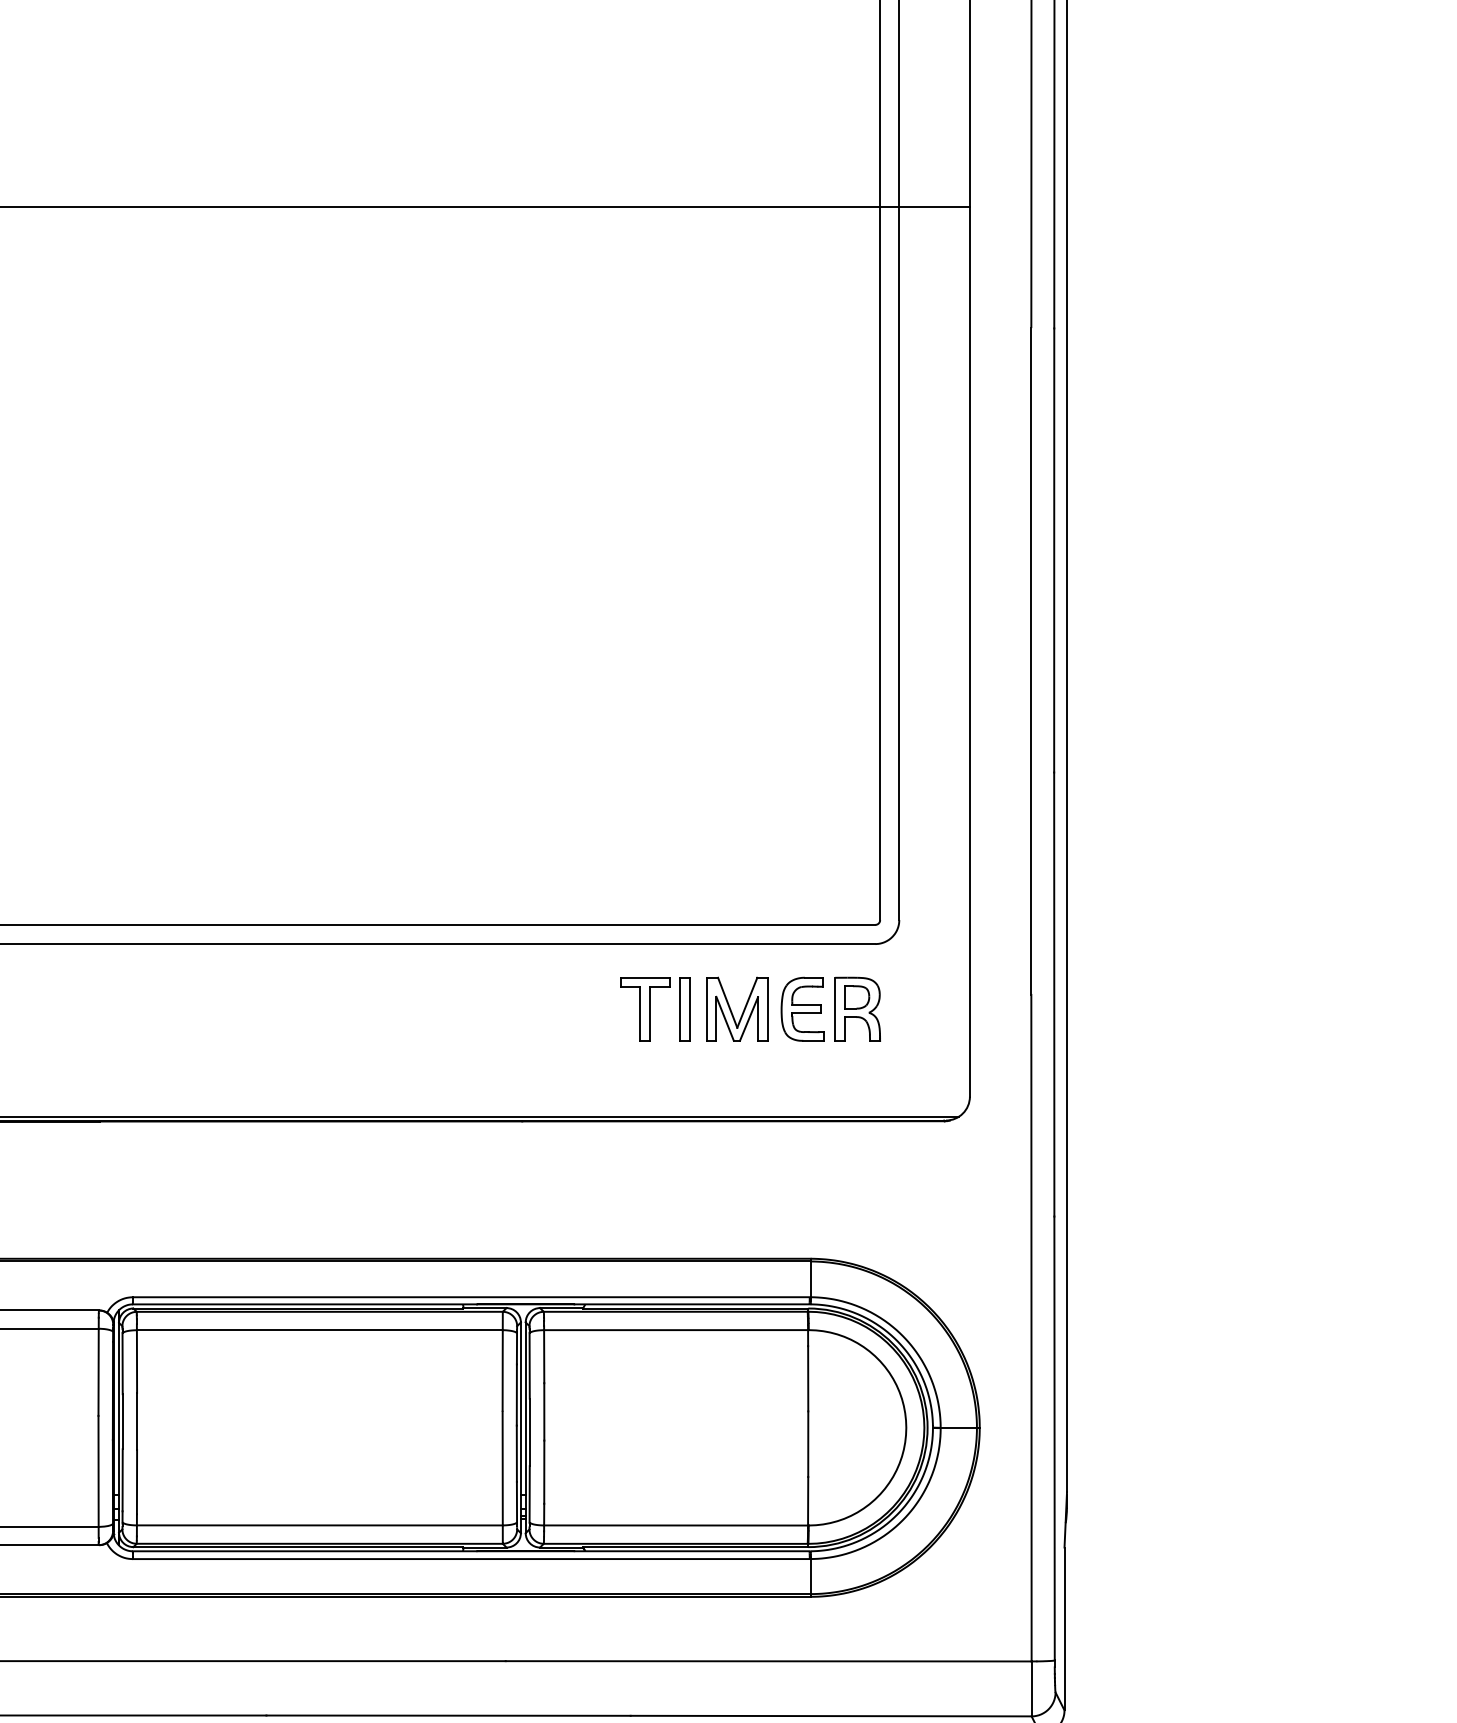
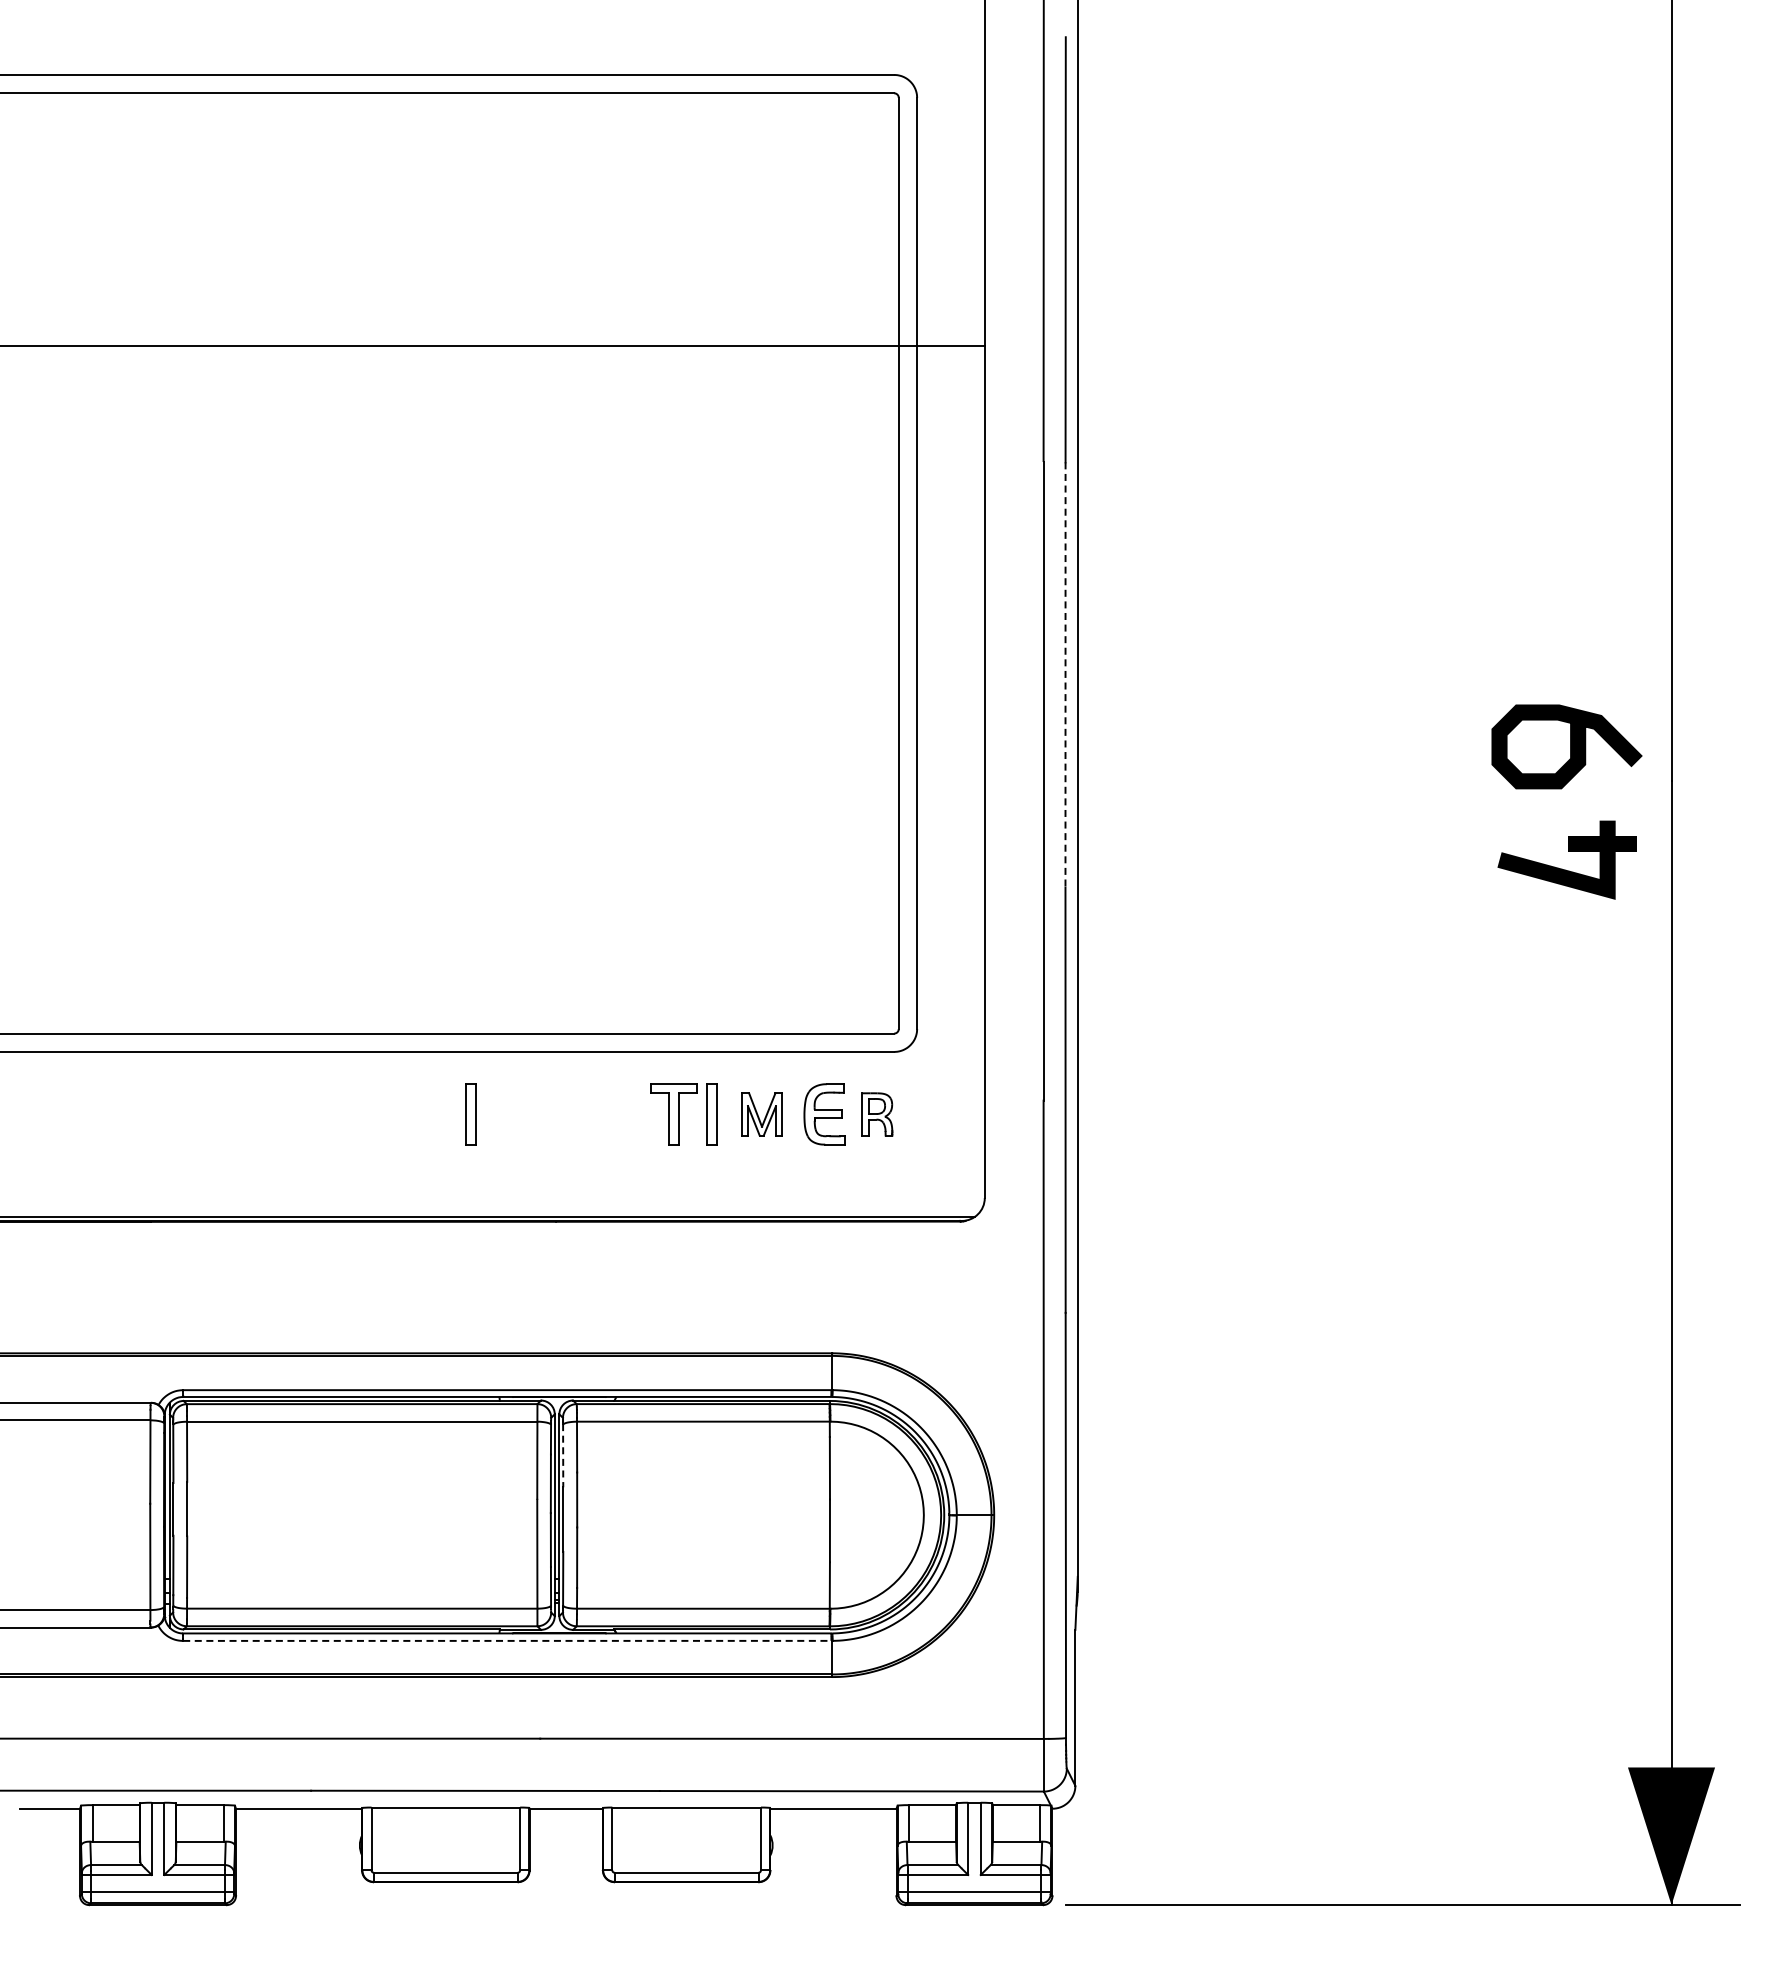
line: (1054, 550) -> (1065, 675), solid -> dashed
part: (432, 1009) -> (470, 1114), added
part: (736, 1009) -> (761, 1114), size x0.7
part: (857, 1009) -> (877, 1114), size x0.7
line: (530, 1365) -> (563, 1455), solid -> dashed
line: (471, 1558) -> (507, 1640), solid -> dashed

